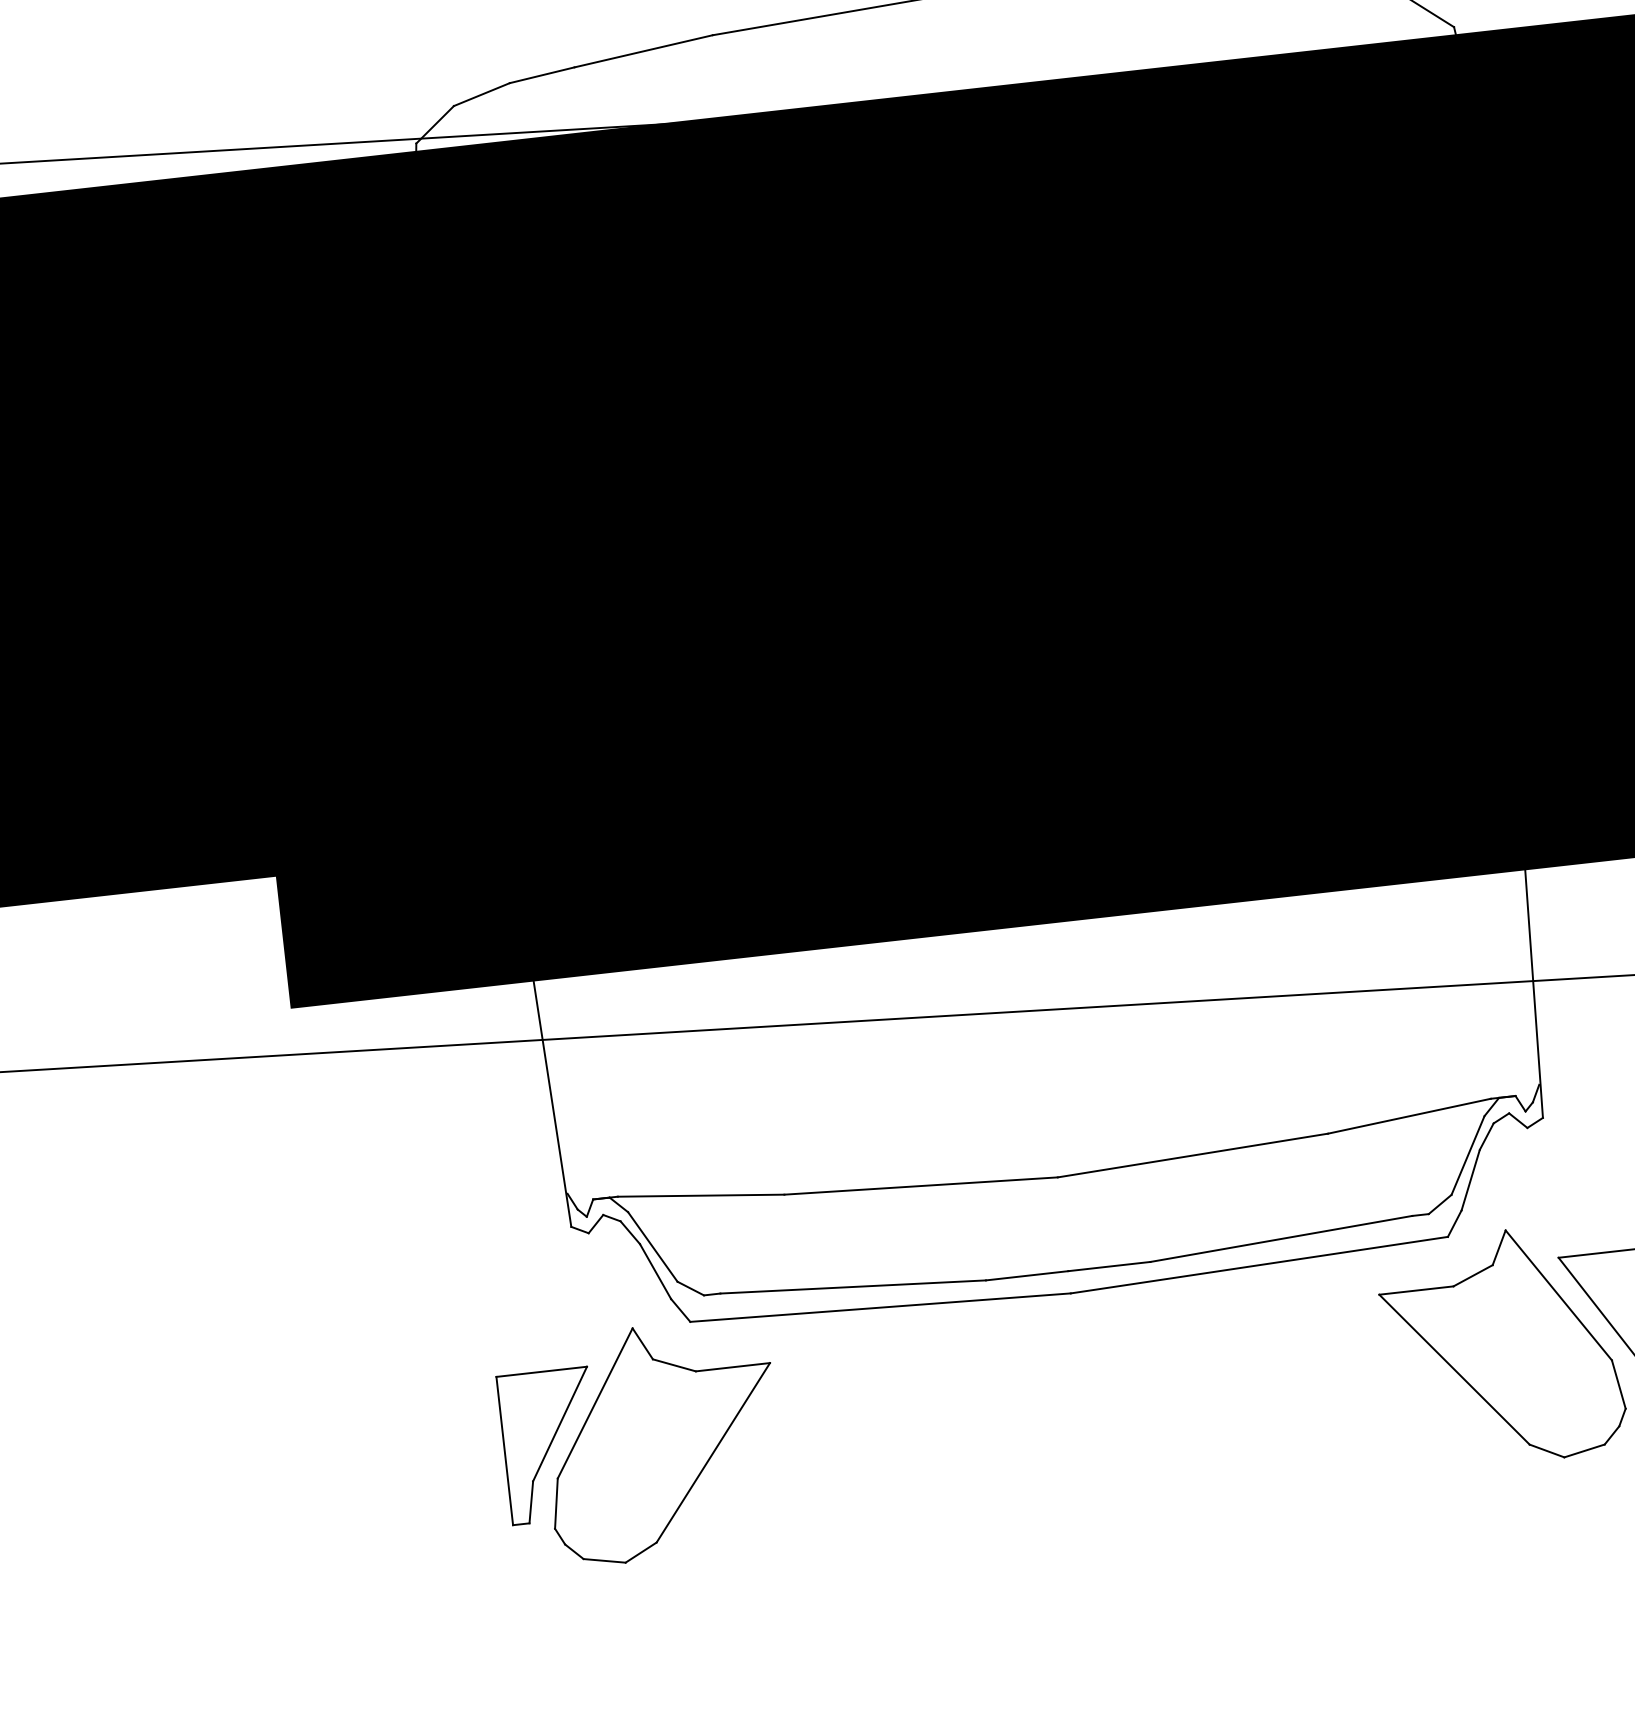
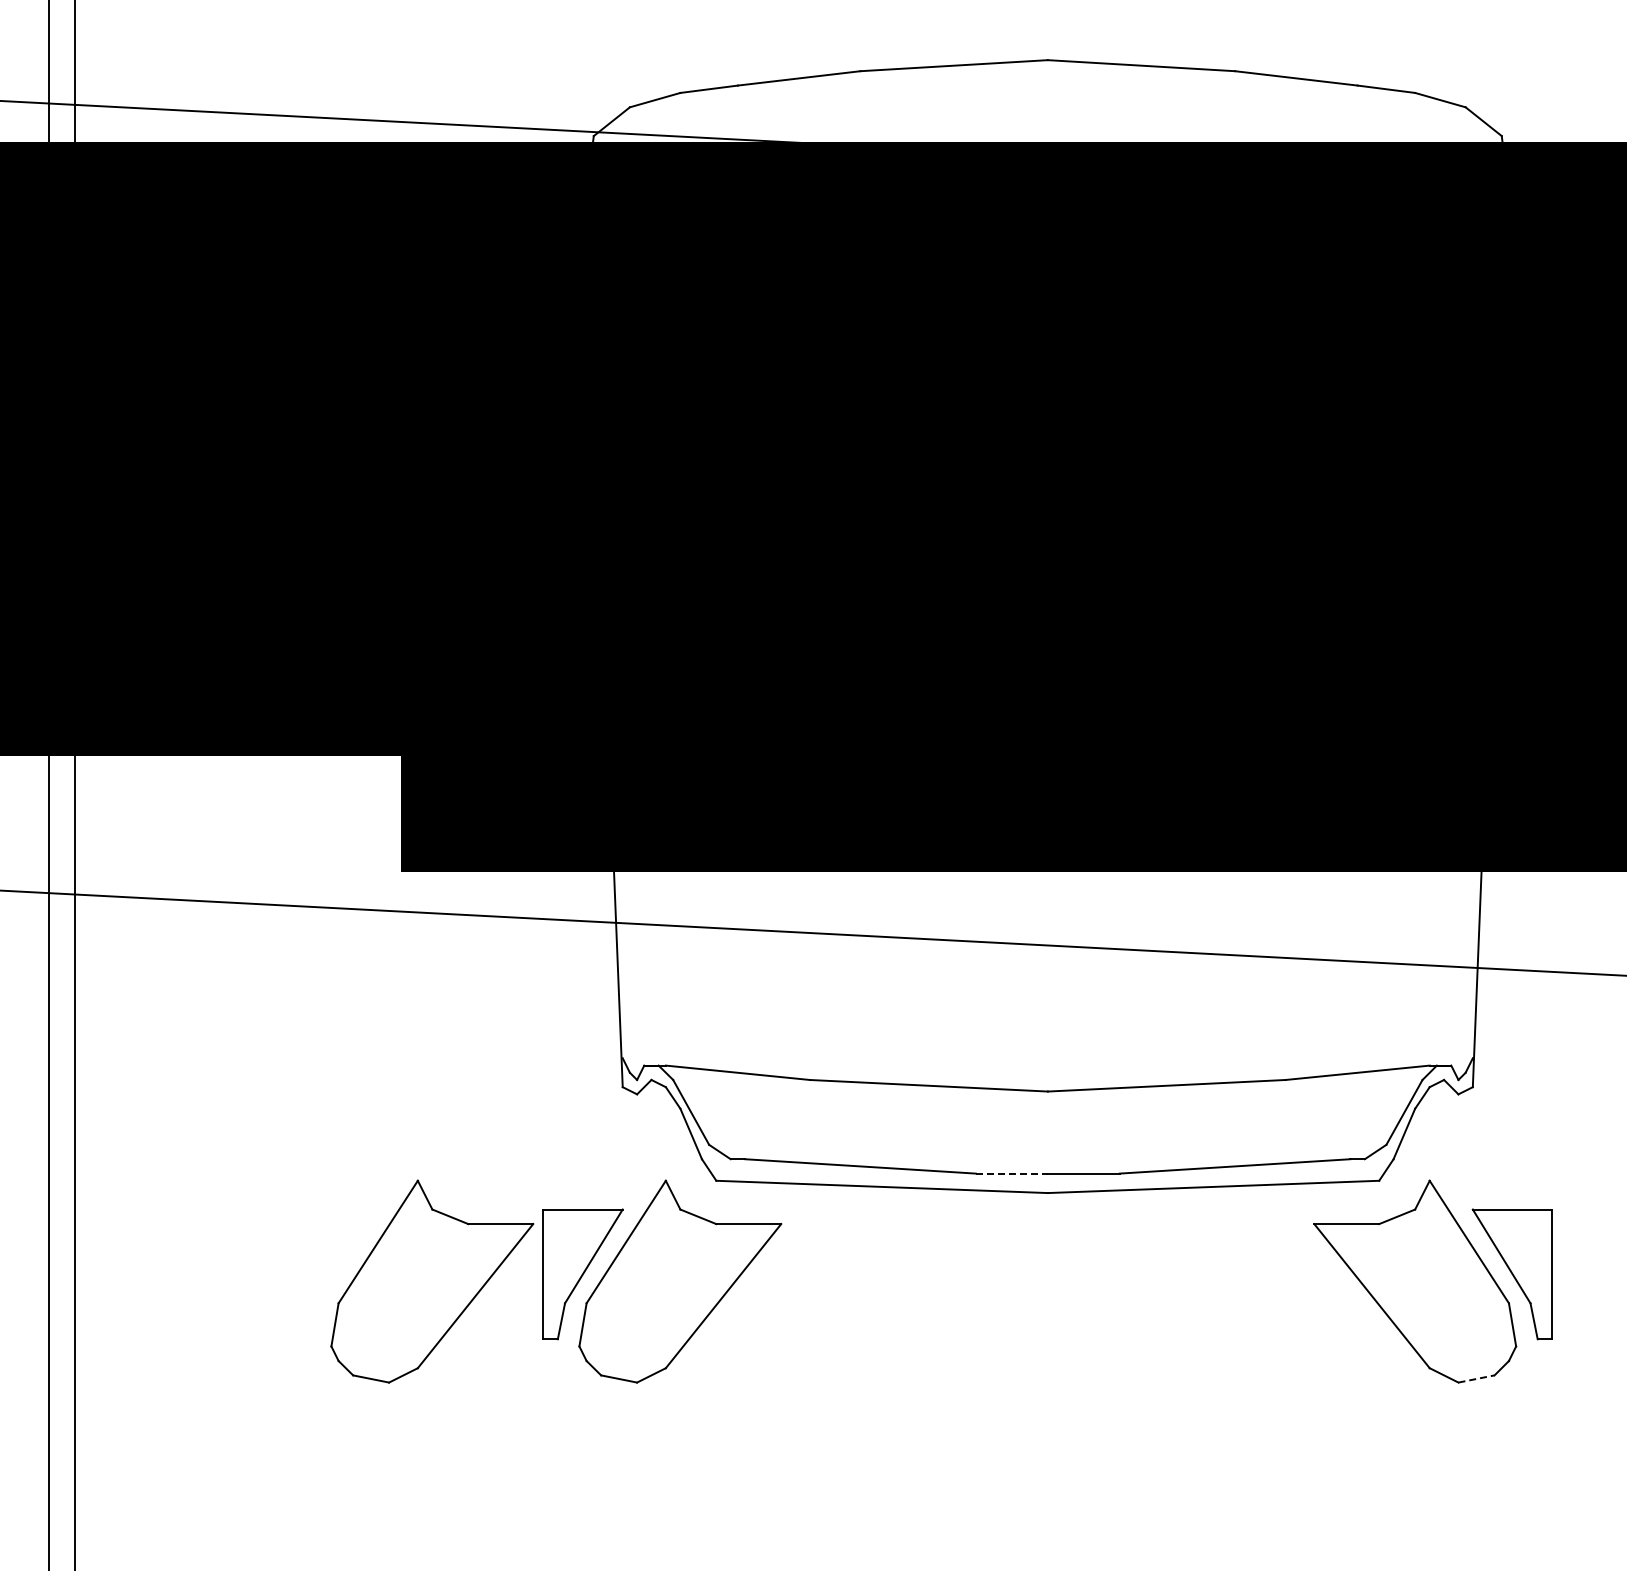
line: (1027, 1275) -> (1012, 1173), solid -> dashed
line: (1585, 1450) -> (1477, 1378), solid -> dashed
part: (378, 1473) -> (432, 1281), added

